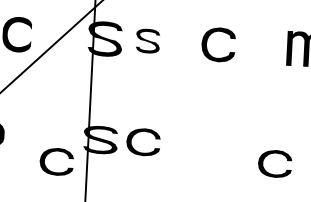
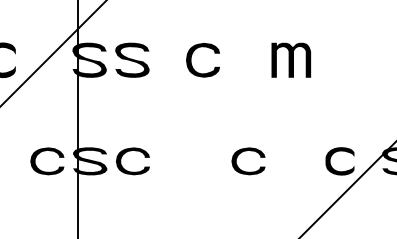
part: (148, 40) -> (132, 59), size x1.43
part: (56, 172) -> (47, 171), moved
part: (274, 174) -> (248, 171), moved

